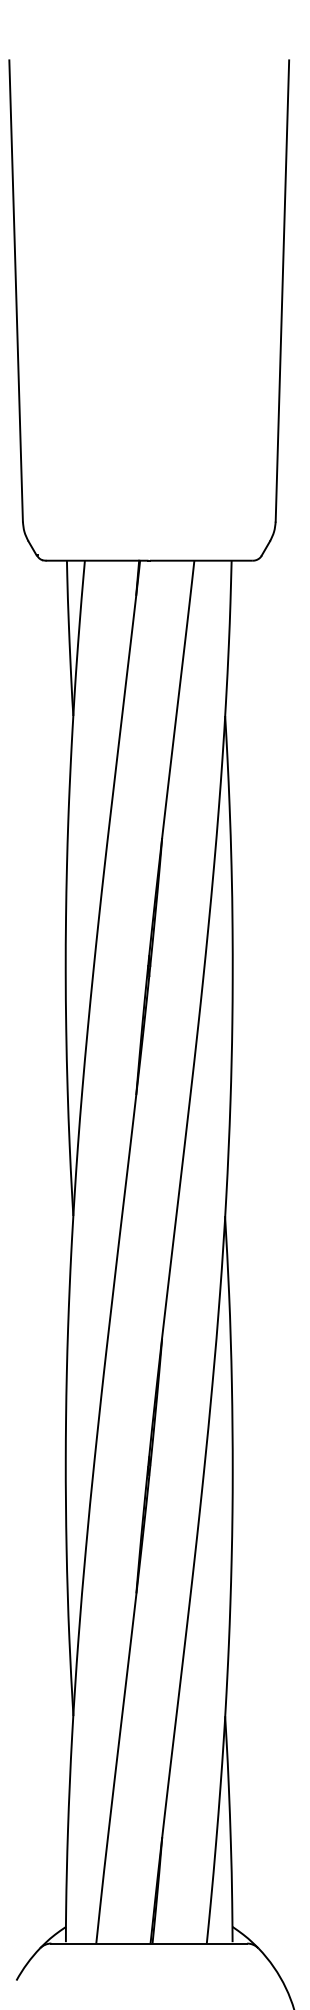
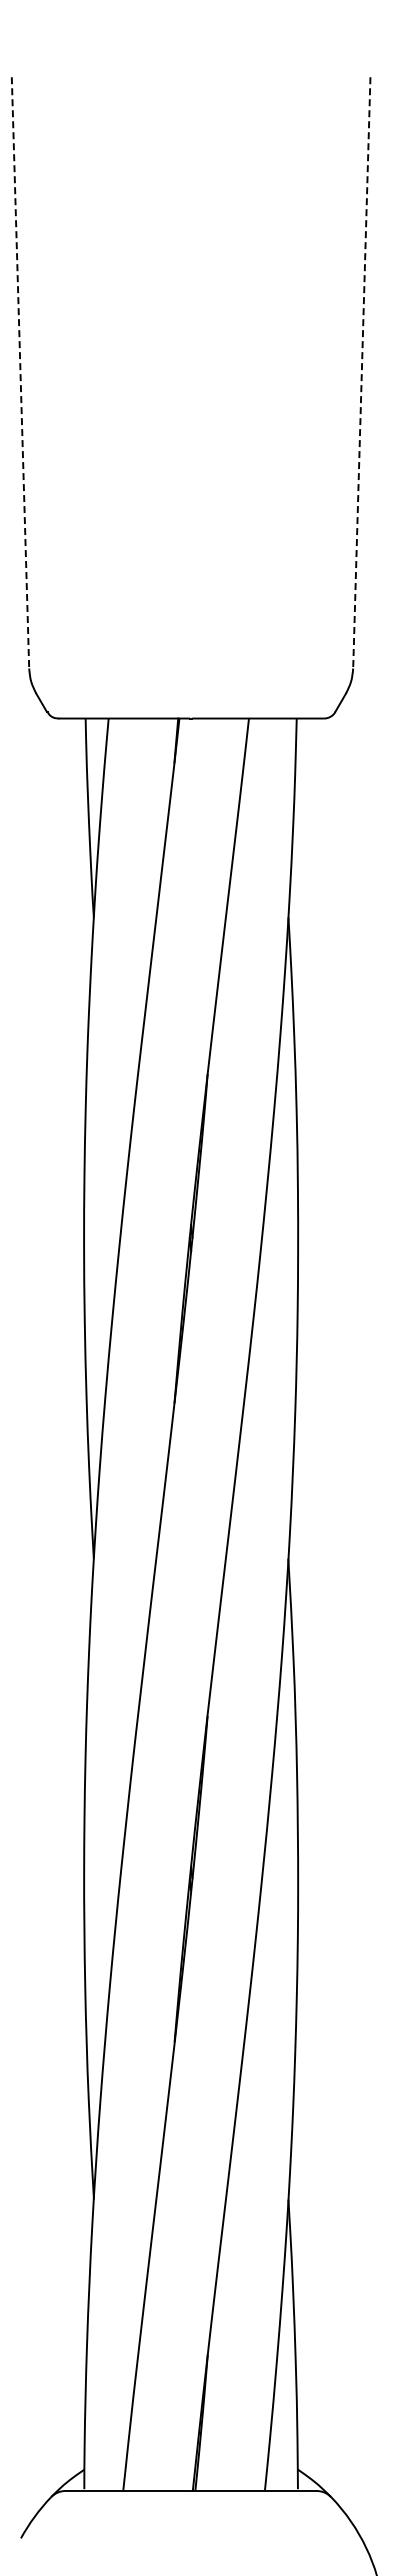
line: (16, 290) -> (20, 372), solid -> dashed
line: (282, 290) -> (361, 372), solid -> dashed

